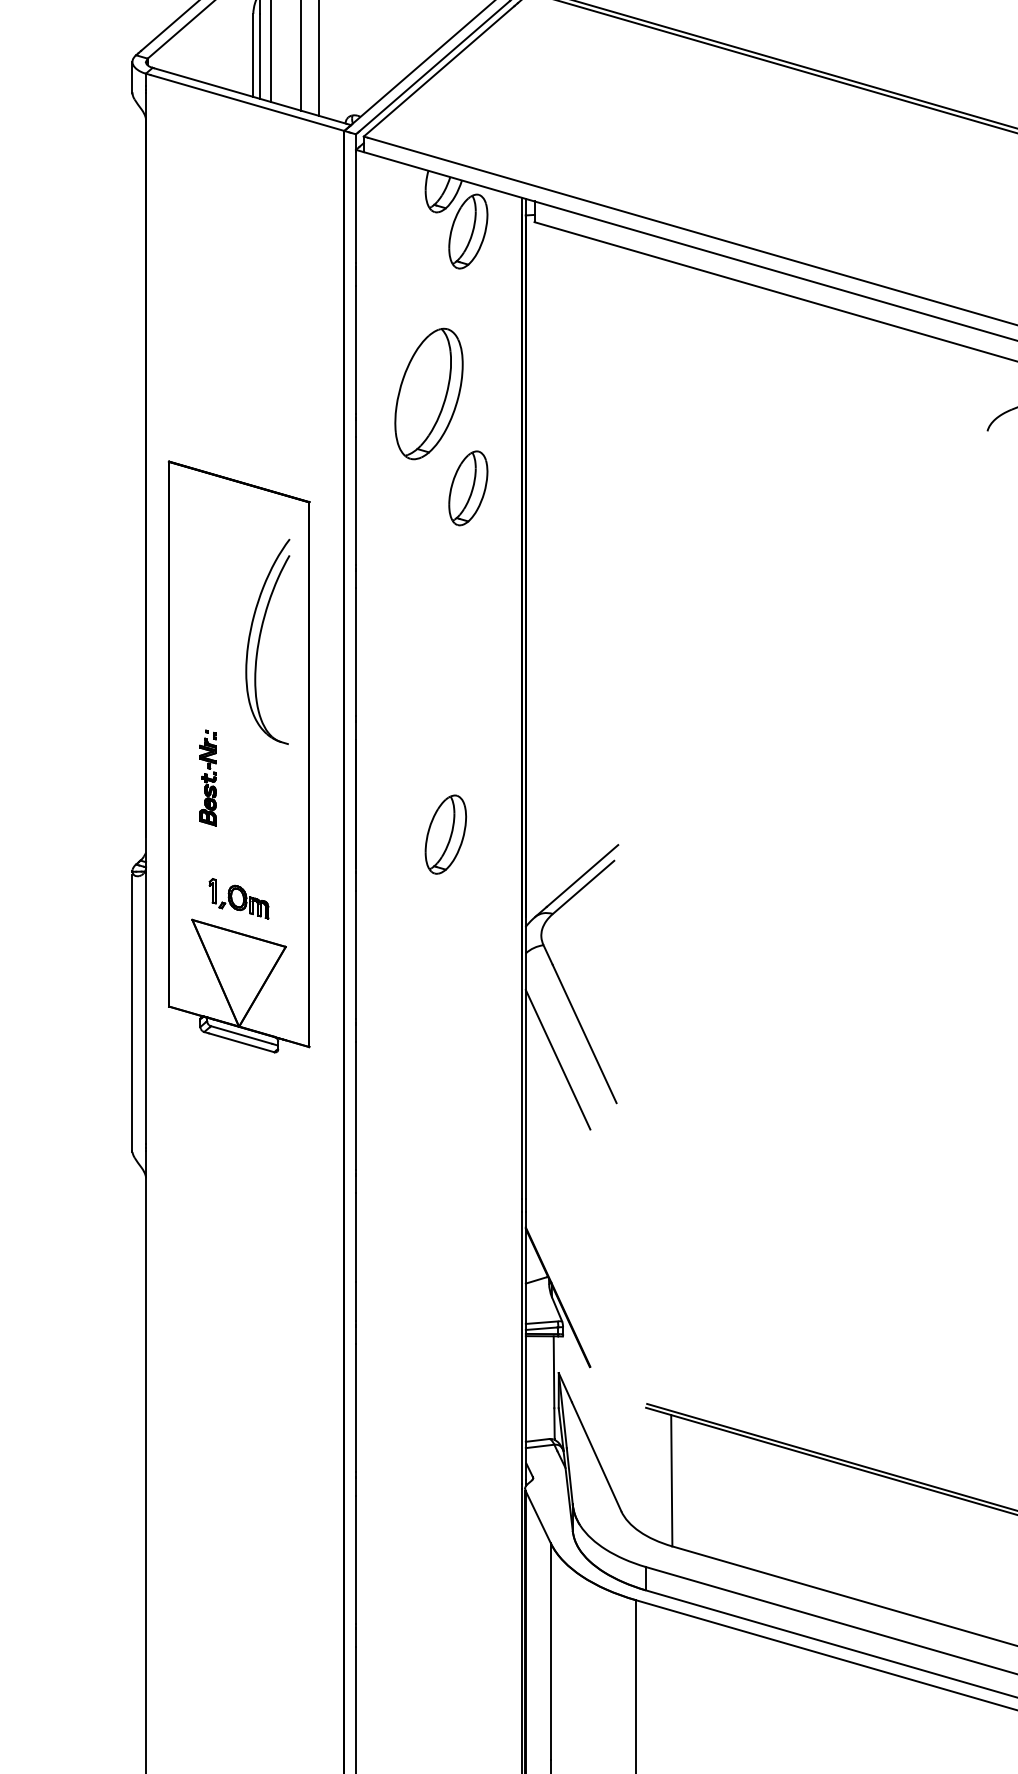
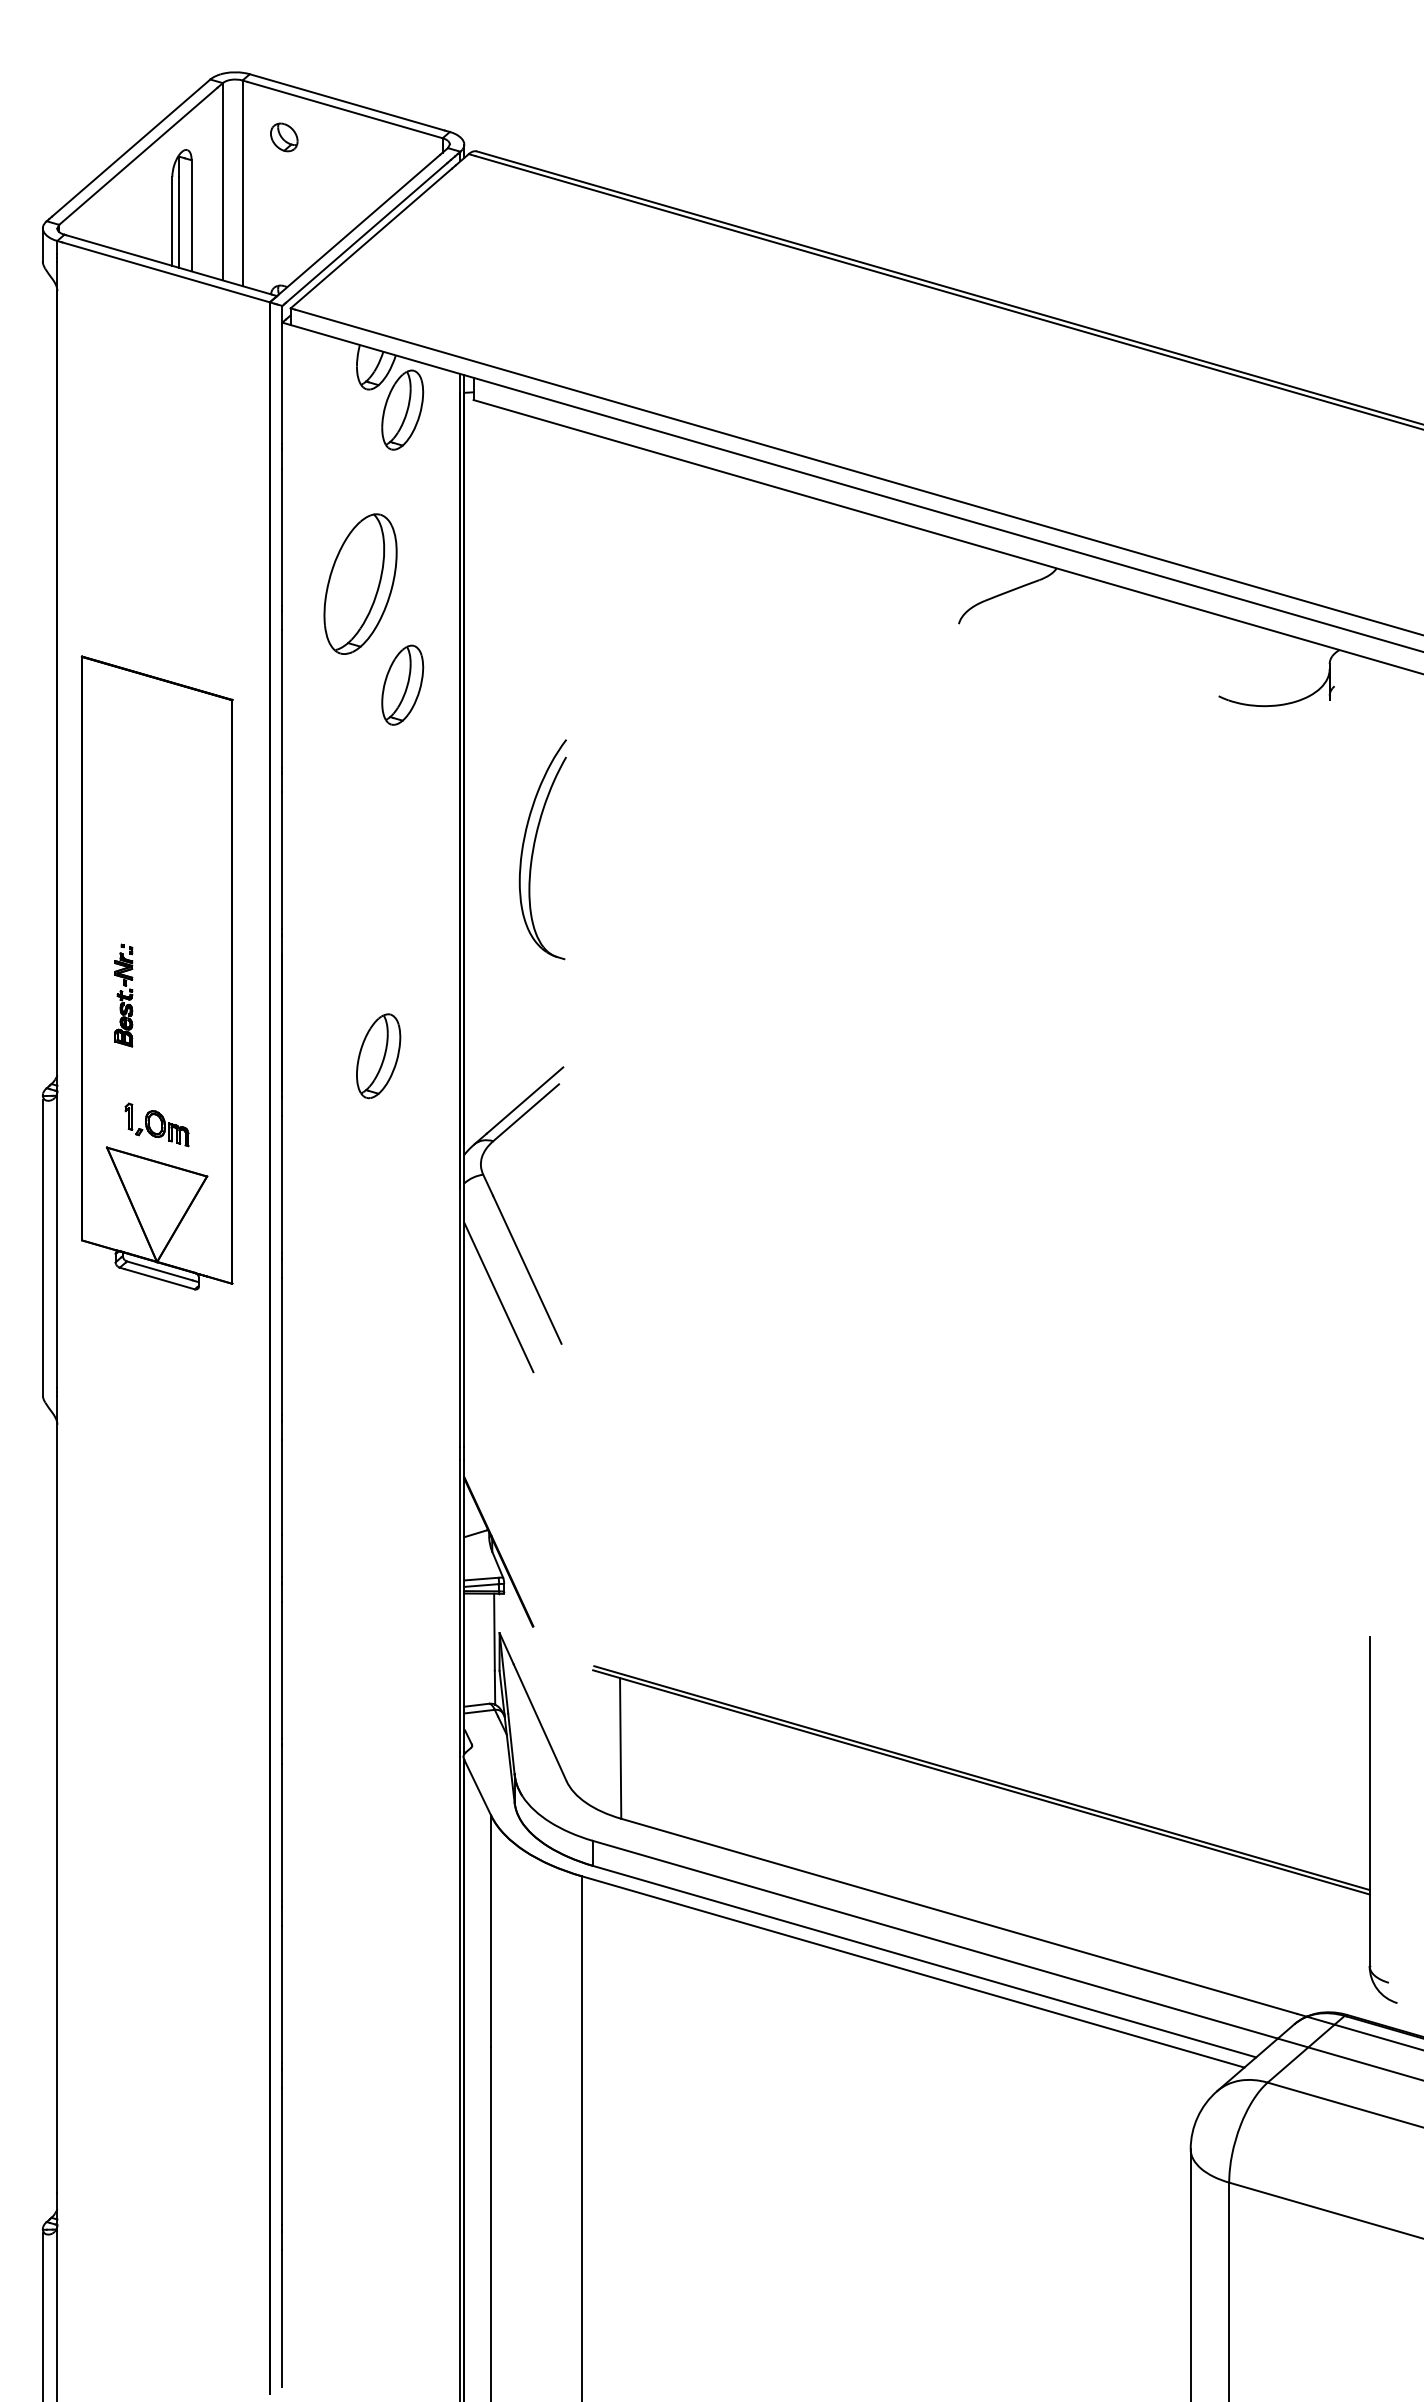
part: (260, 641) -> (534, 849), moved

